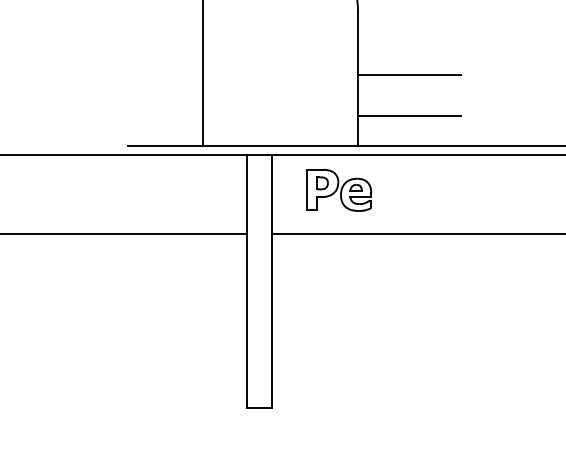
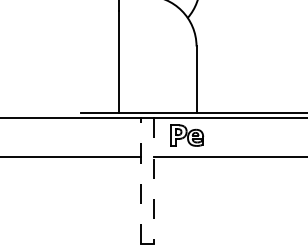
line: (409, 74) -> (222, 77), removed
line: (409, 116) -> (222, 98), removed
line: (248, 279) -> (141, 180), solid -> dashed
line: (272, 281) -> (153, 181), solid -> dashed

